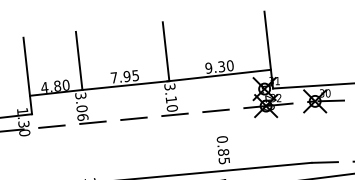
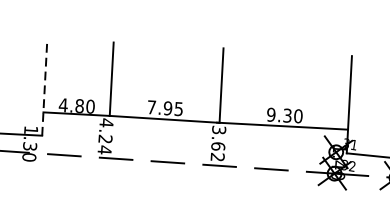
line: (27, 75) -> (44, 86), solid -> dashed
text: (171, 103) -> (217, 151), 3.10 -> 3.62
text: (81, 106) -> (105, 136), 3.06 -> 4.24

